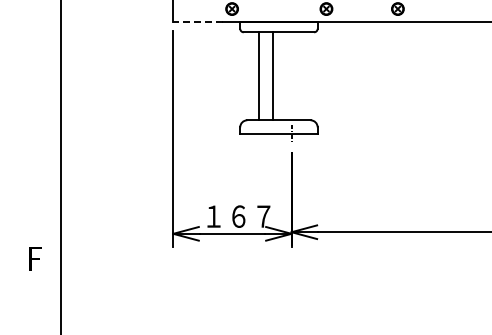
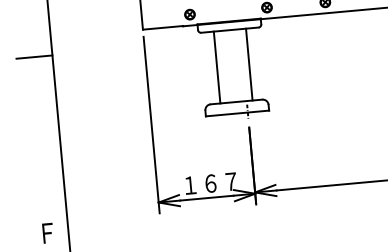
line: (197, 22) -> (162, 28), dashed -> solid
line: (38, 43) -> (34, 57), added
line: (272, 76) -> (249, 64), moved

